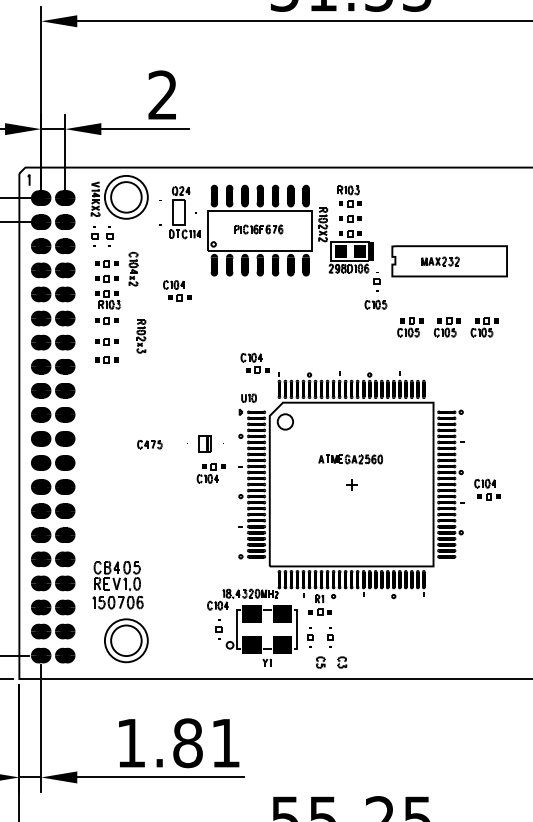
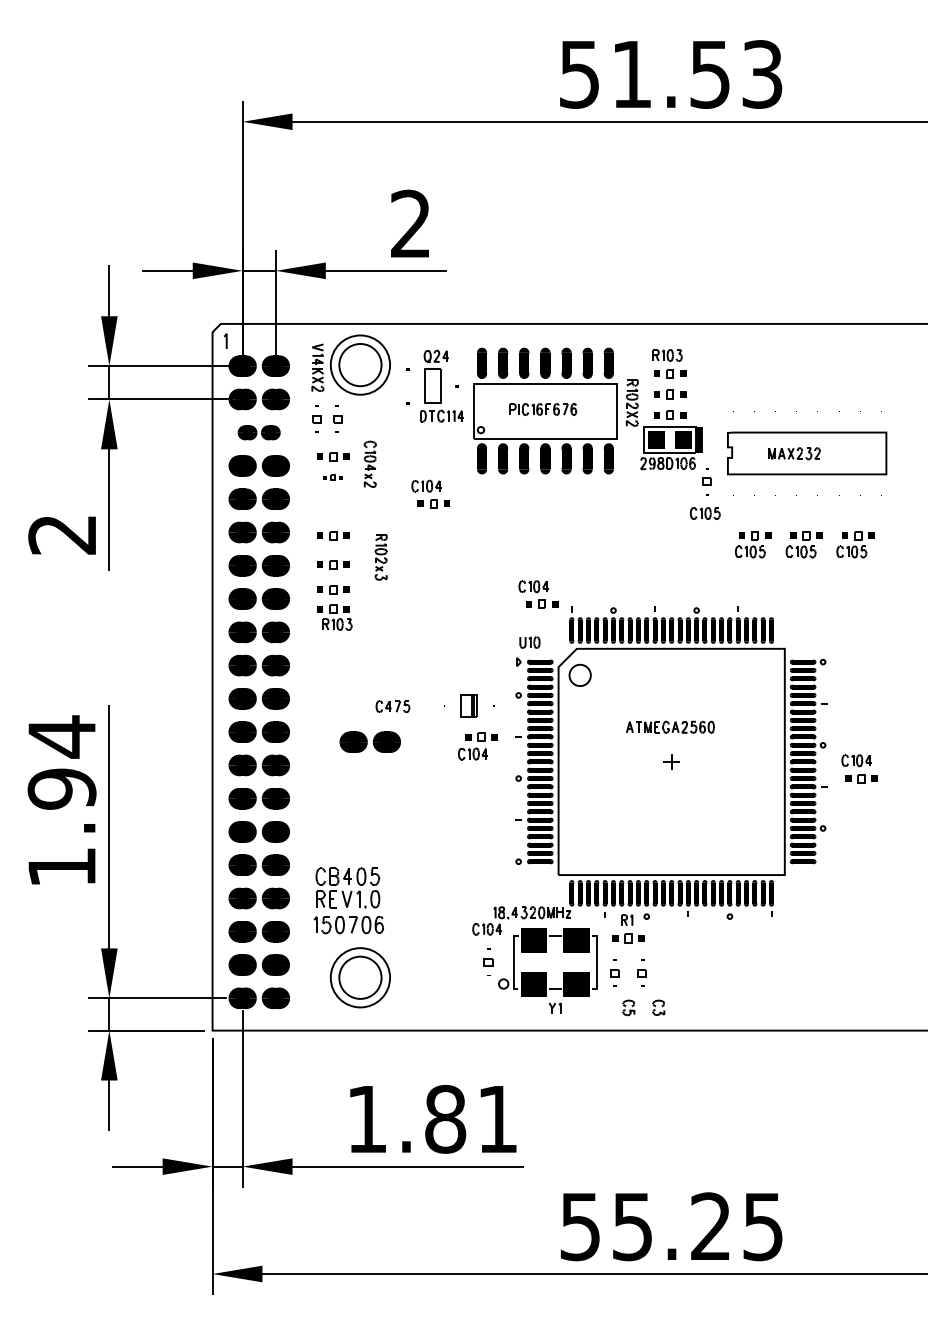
part: (52, 246) -> (258, 432), size x0.7
part: (106, 278) -> (333, 477), size x0.6
part: (107, 299) -> (334, 617), moved
part: (132, 469) -> (369, 741), added

